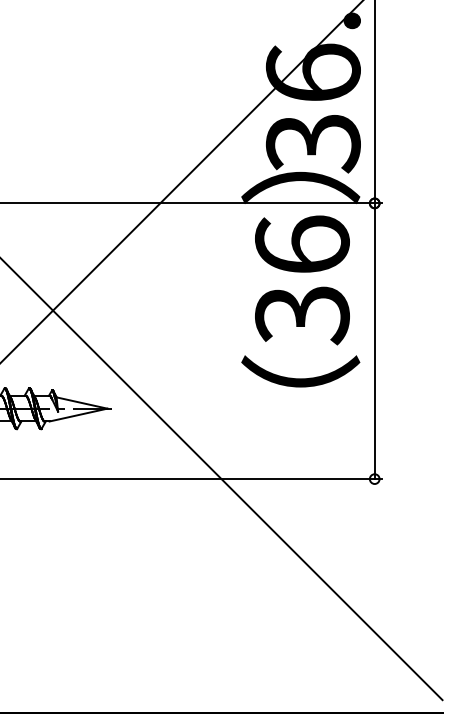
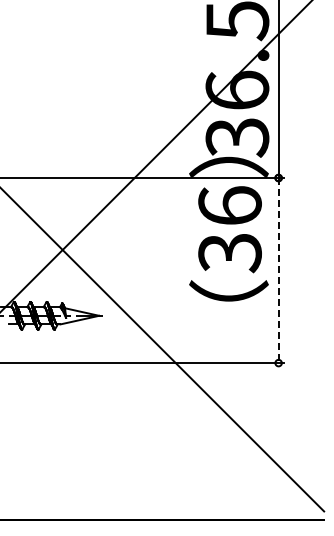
line: (374, 341) -> (278, 270), solid -> dashed

